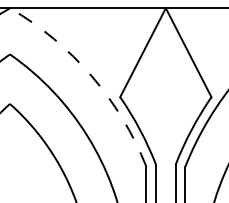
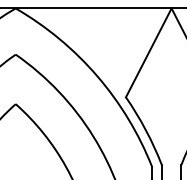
arc: (91, 76) -> (97, 76), dashed -> solid

